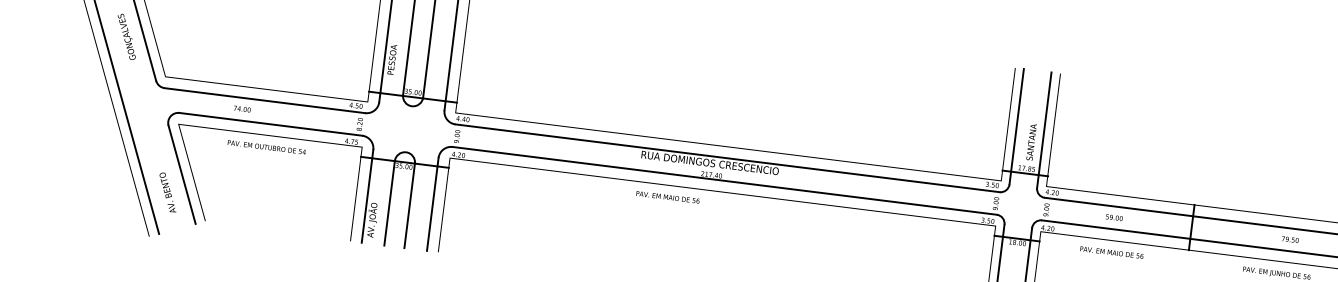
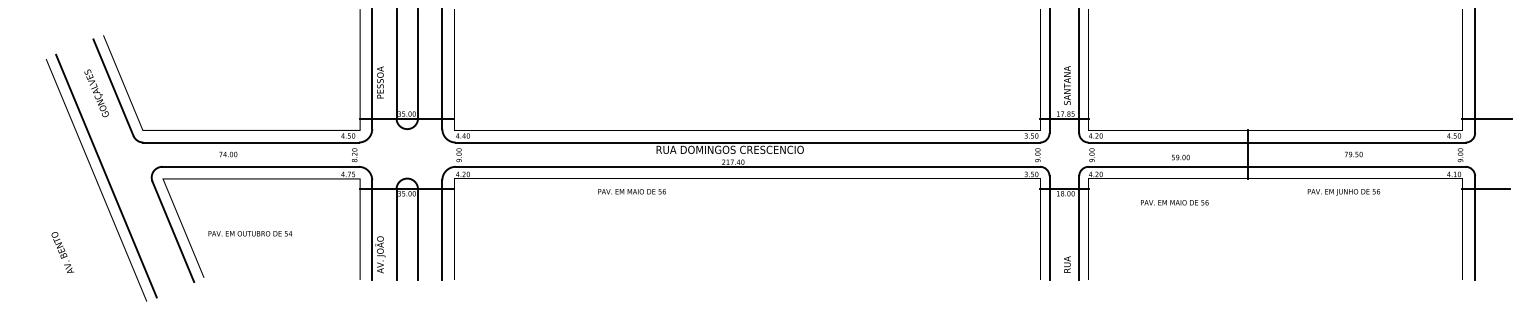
text: (267, 147) -> (250, 233), moved
text: (167, 192) -> (62, 252), moved
text: (667, 197) -> (631, 191), moved
text: (1114, 217) -> (1180, 157), moved
text: (1111, 252) -> (1174, 202), moved

